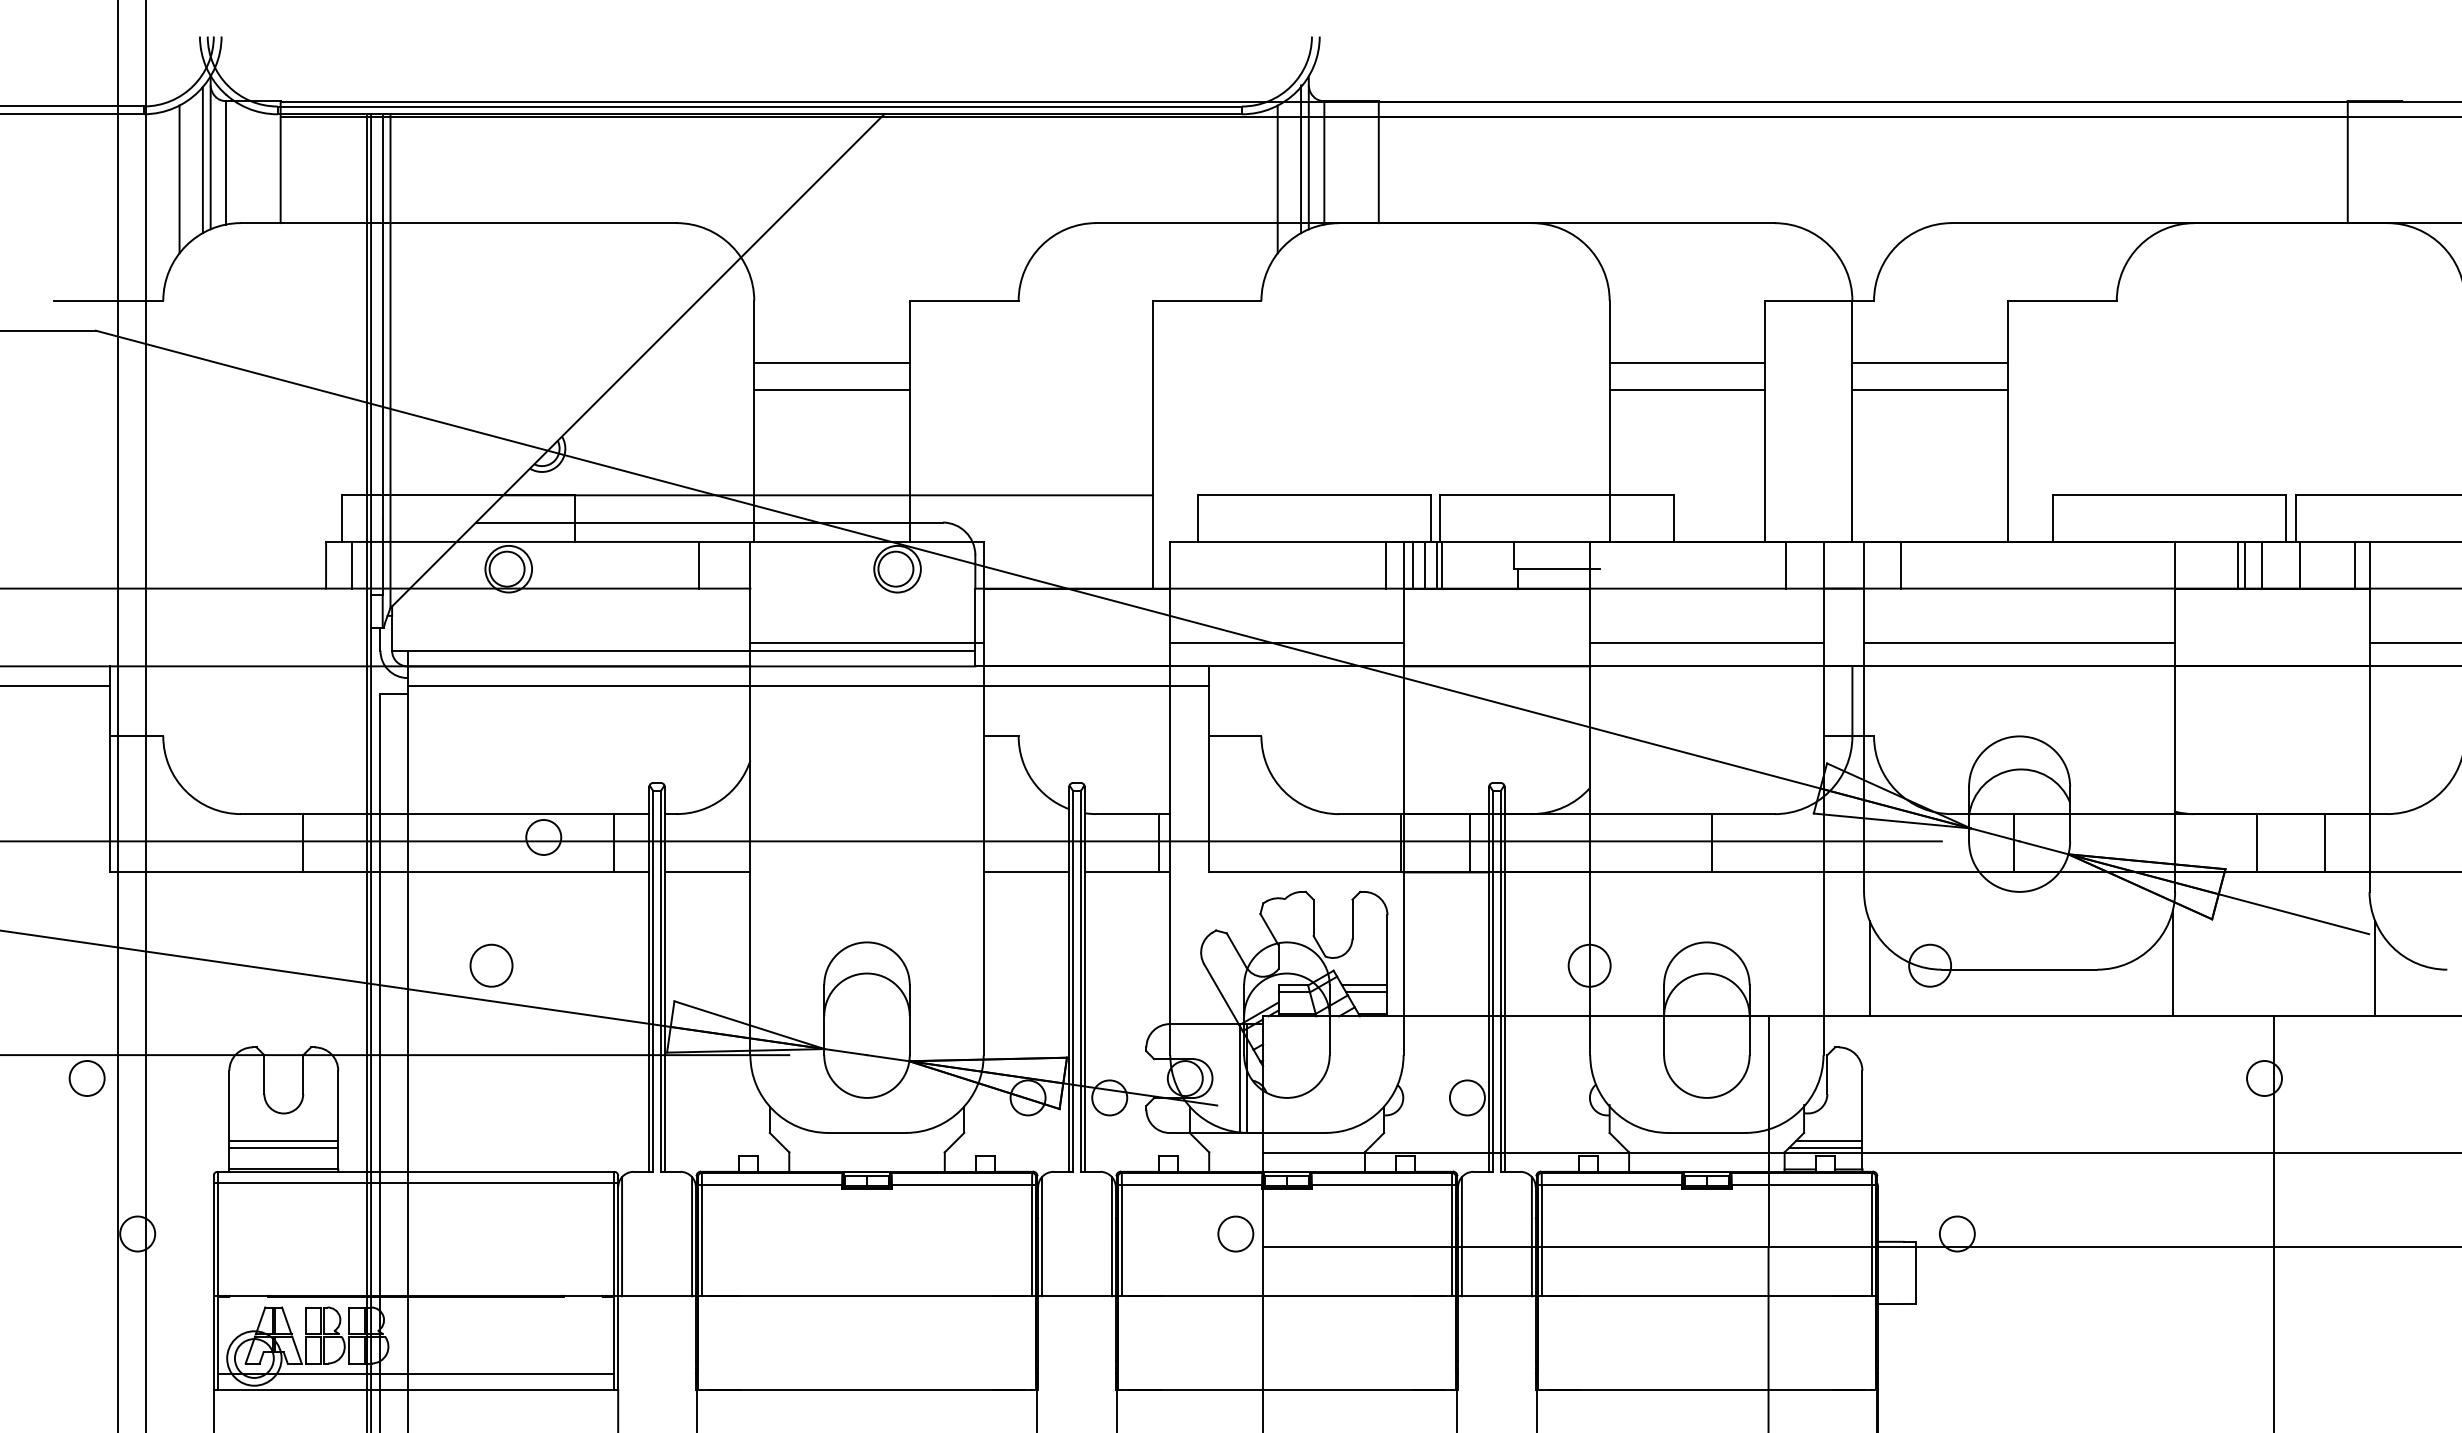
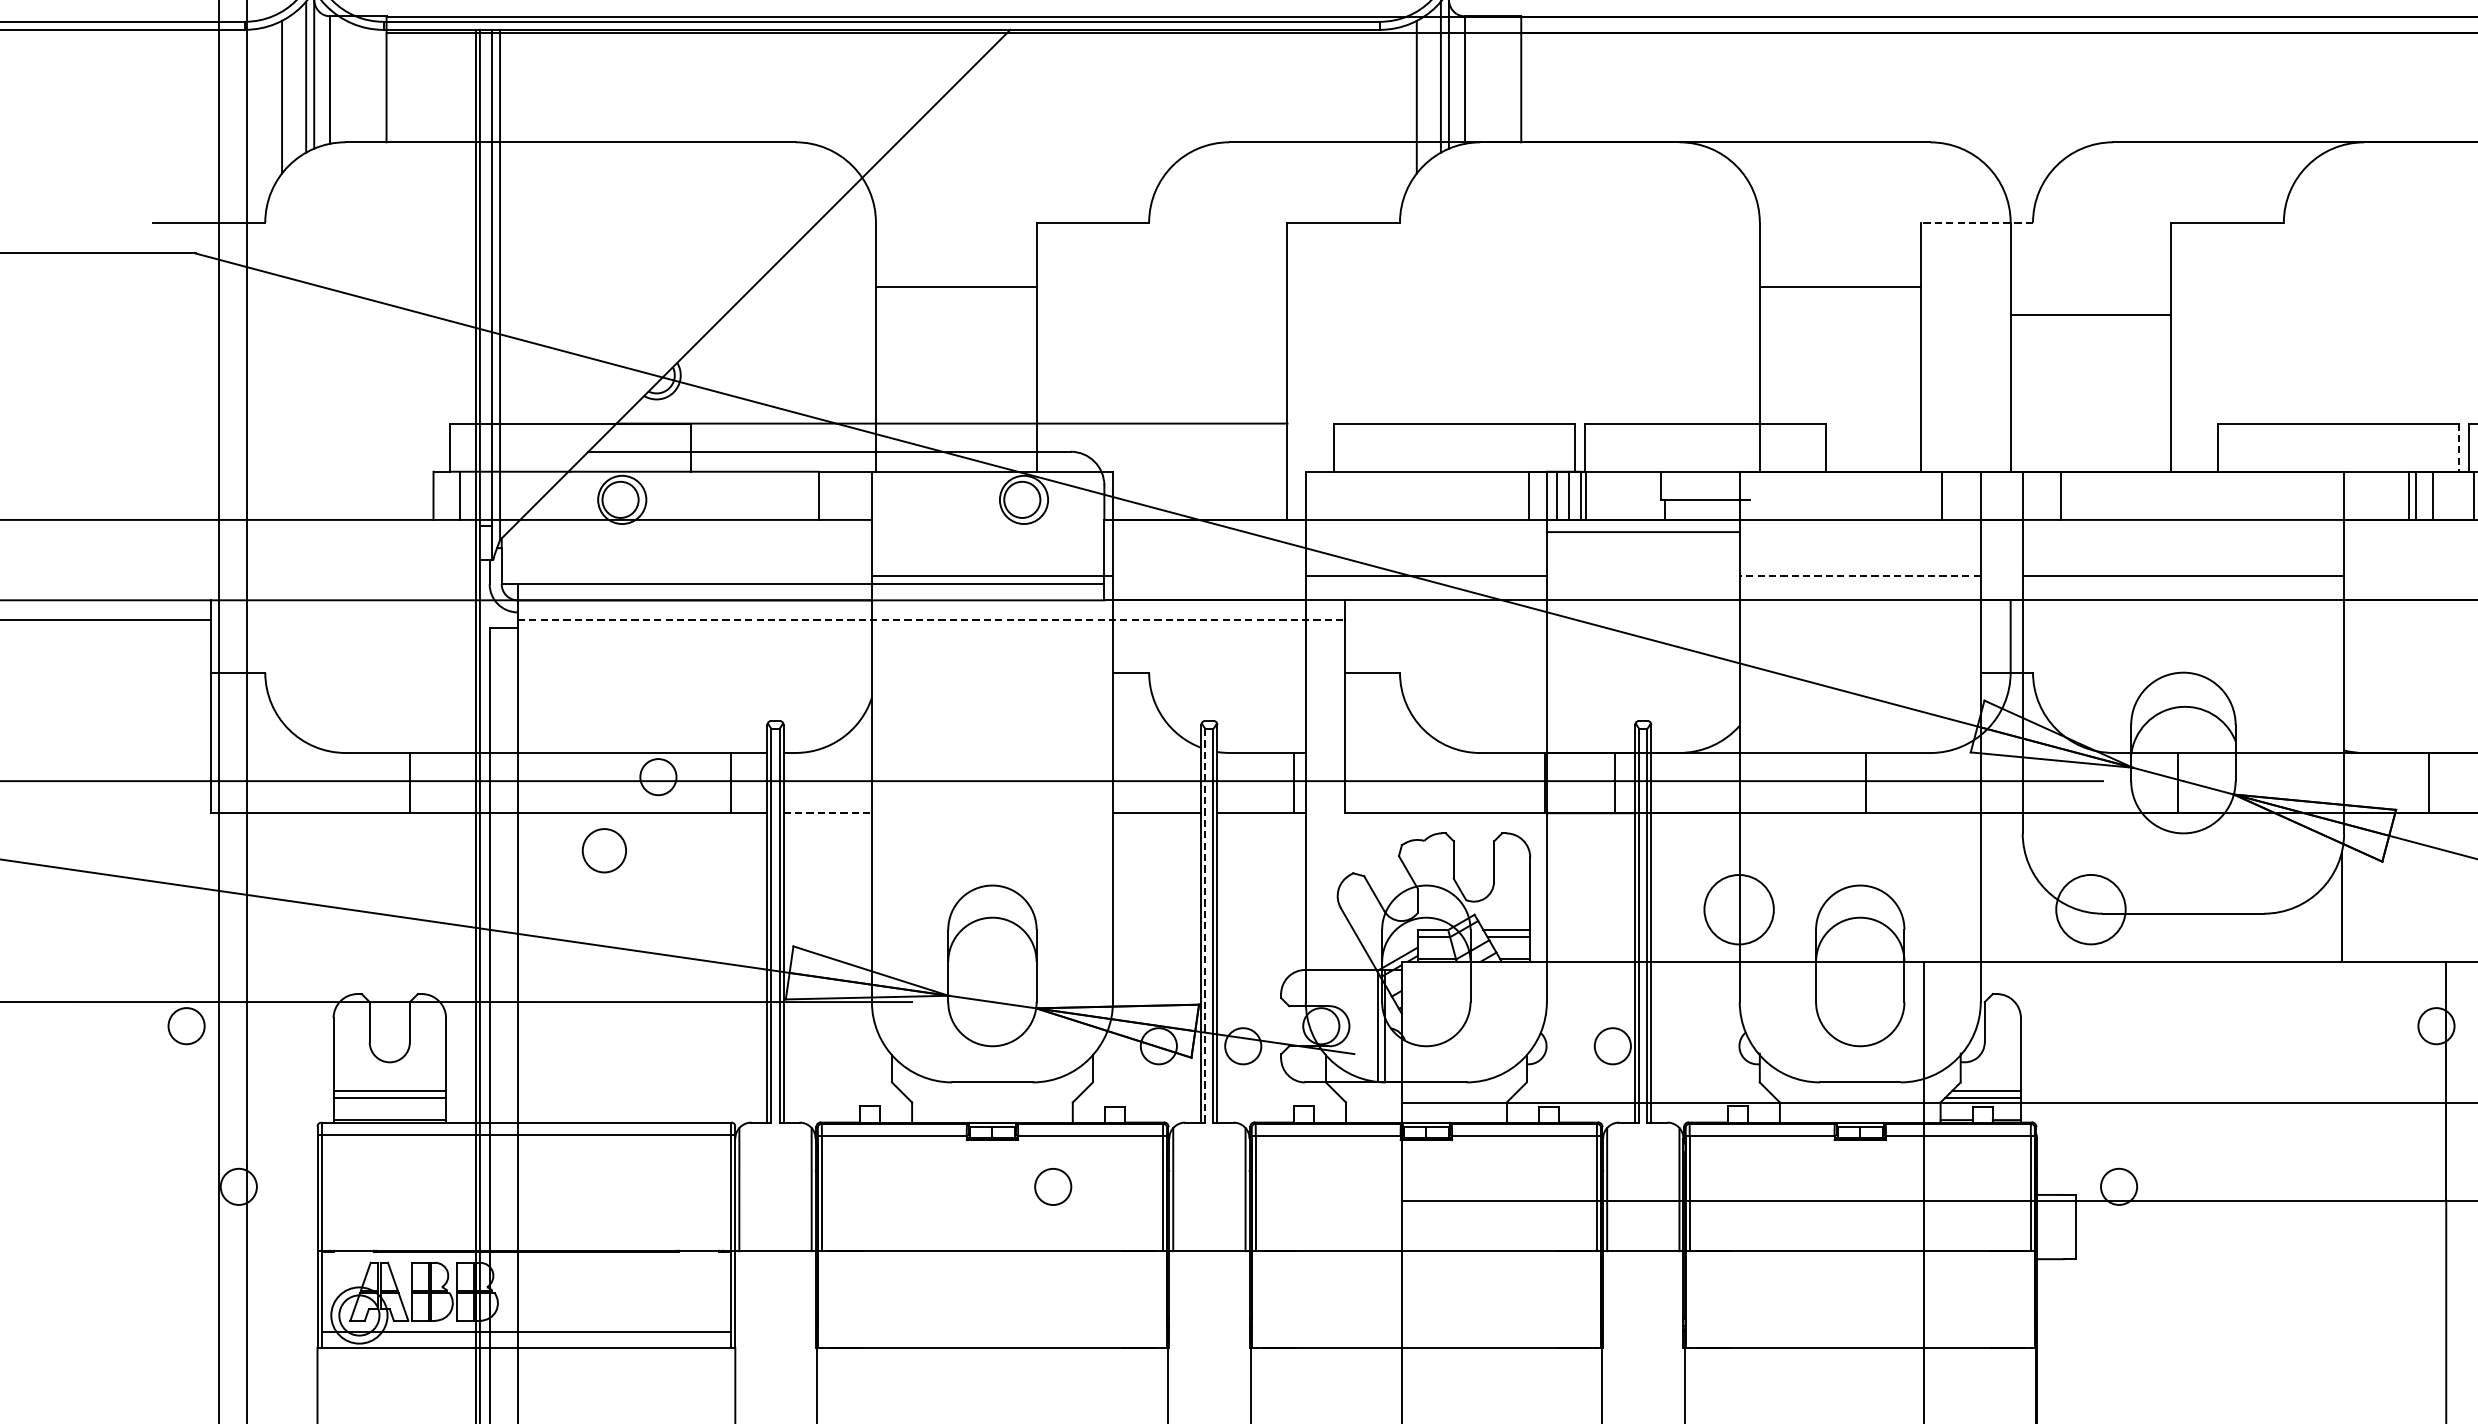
line: (1819, 300) -> (1976, 222), solid -> dashed
line: (1929, 363) -> (2090, 287), removed
line: (831, 389) -> (955, 314), removed
line: (1687, 389) -> (1840, 314), removed
line: (2286, 519) -> (2459, 448), solid -> dashed
line: (1706, 643) -> (1859, 576), solid -> dashed
line: (1496, 666) -> (1642, 532), moved
line: (808, 685) -> (931, 620), solid -> dashed
line: (707, 872) -> (827, 813), solid -> dashed
circle: (491, 965) -> (604, 850), moved
circle: (1589, 965) -> (1738, 909), size x1.6
circle: (1930, 965) -> (2091, 909), size x1.6
line: (1869, 968) -> (2028, 912), removed
line: (1073, 981) -> (1205, 925), solid -> dashed
circle: (1235, 1233) -> (1052, 1186), moved

